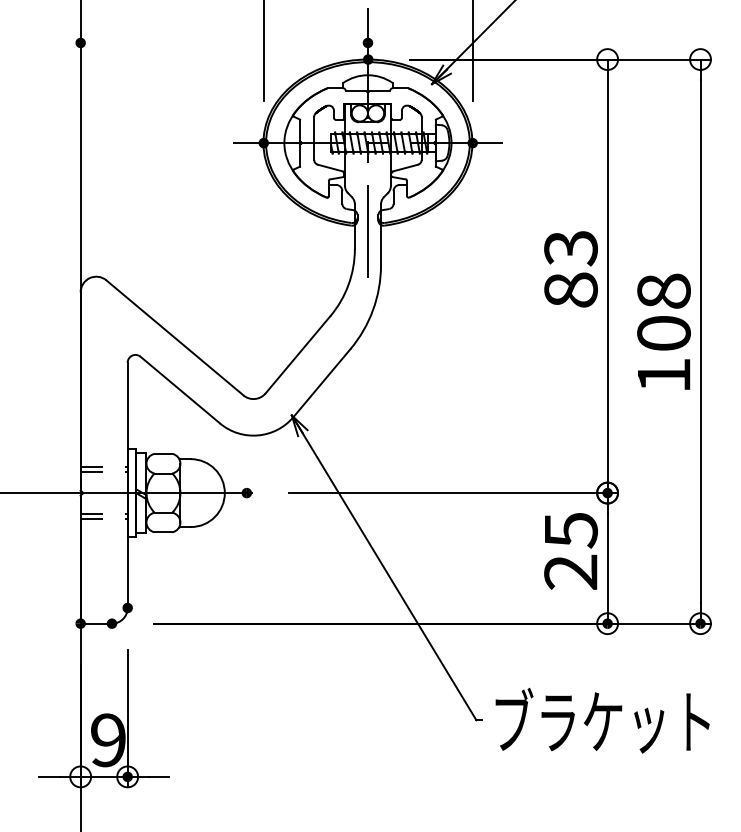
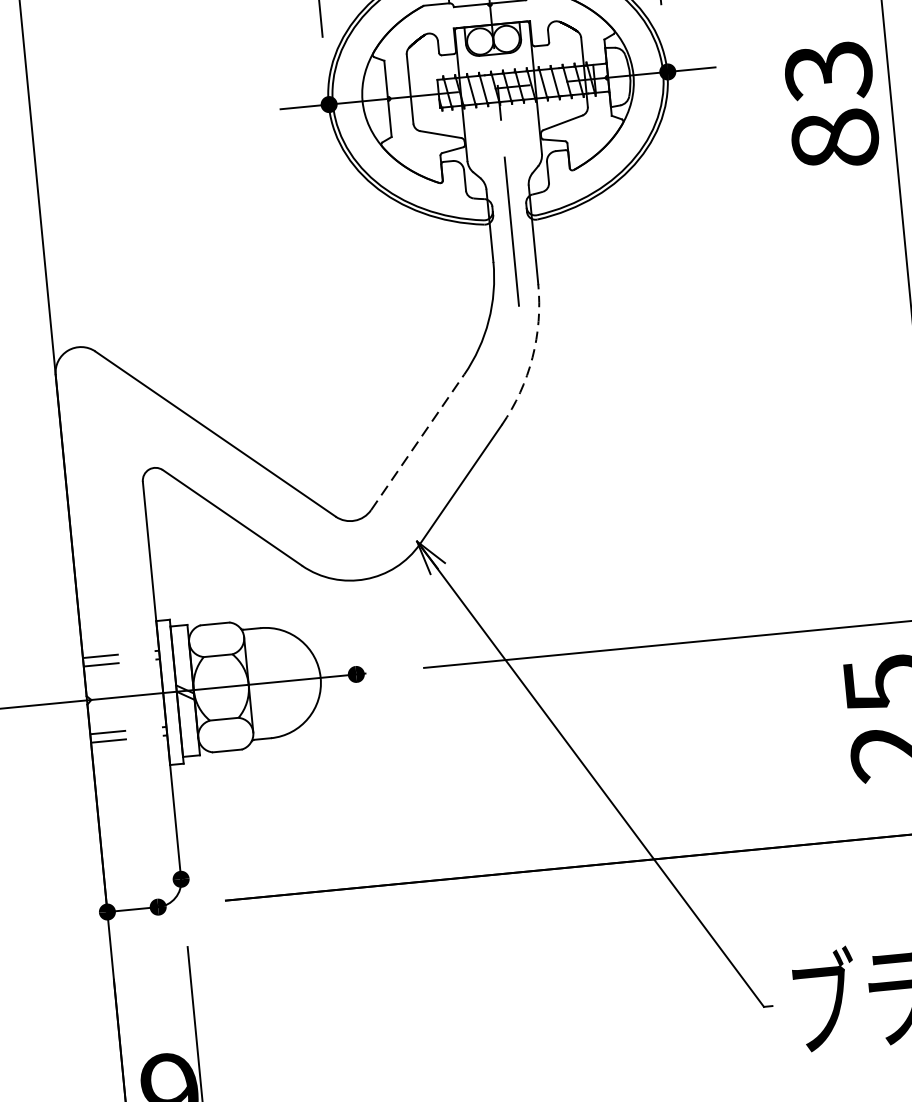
text: (570, 269) -> (831, 105), moved
arc: (373, 309) -> (532, 357), solid -> dashed
line: (298, 354) -> (418, 441), solid -> dashed

